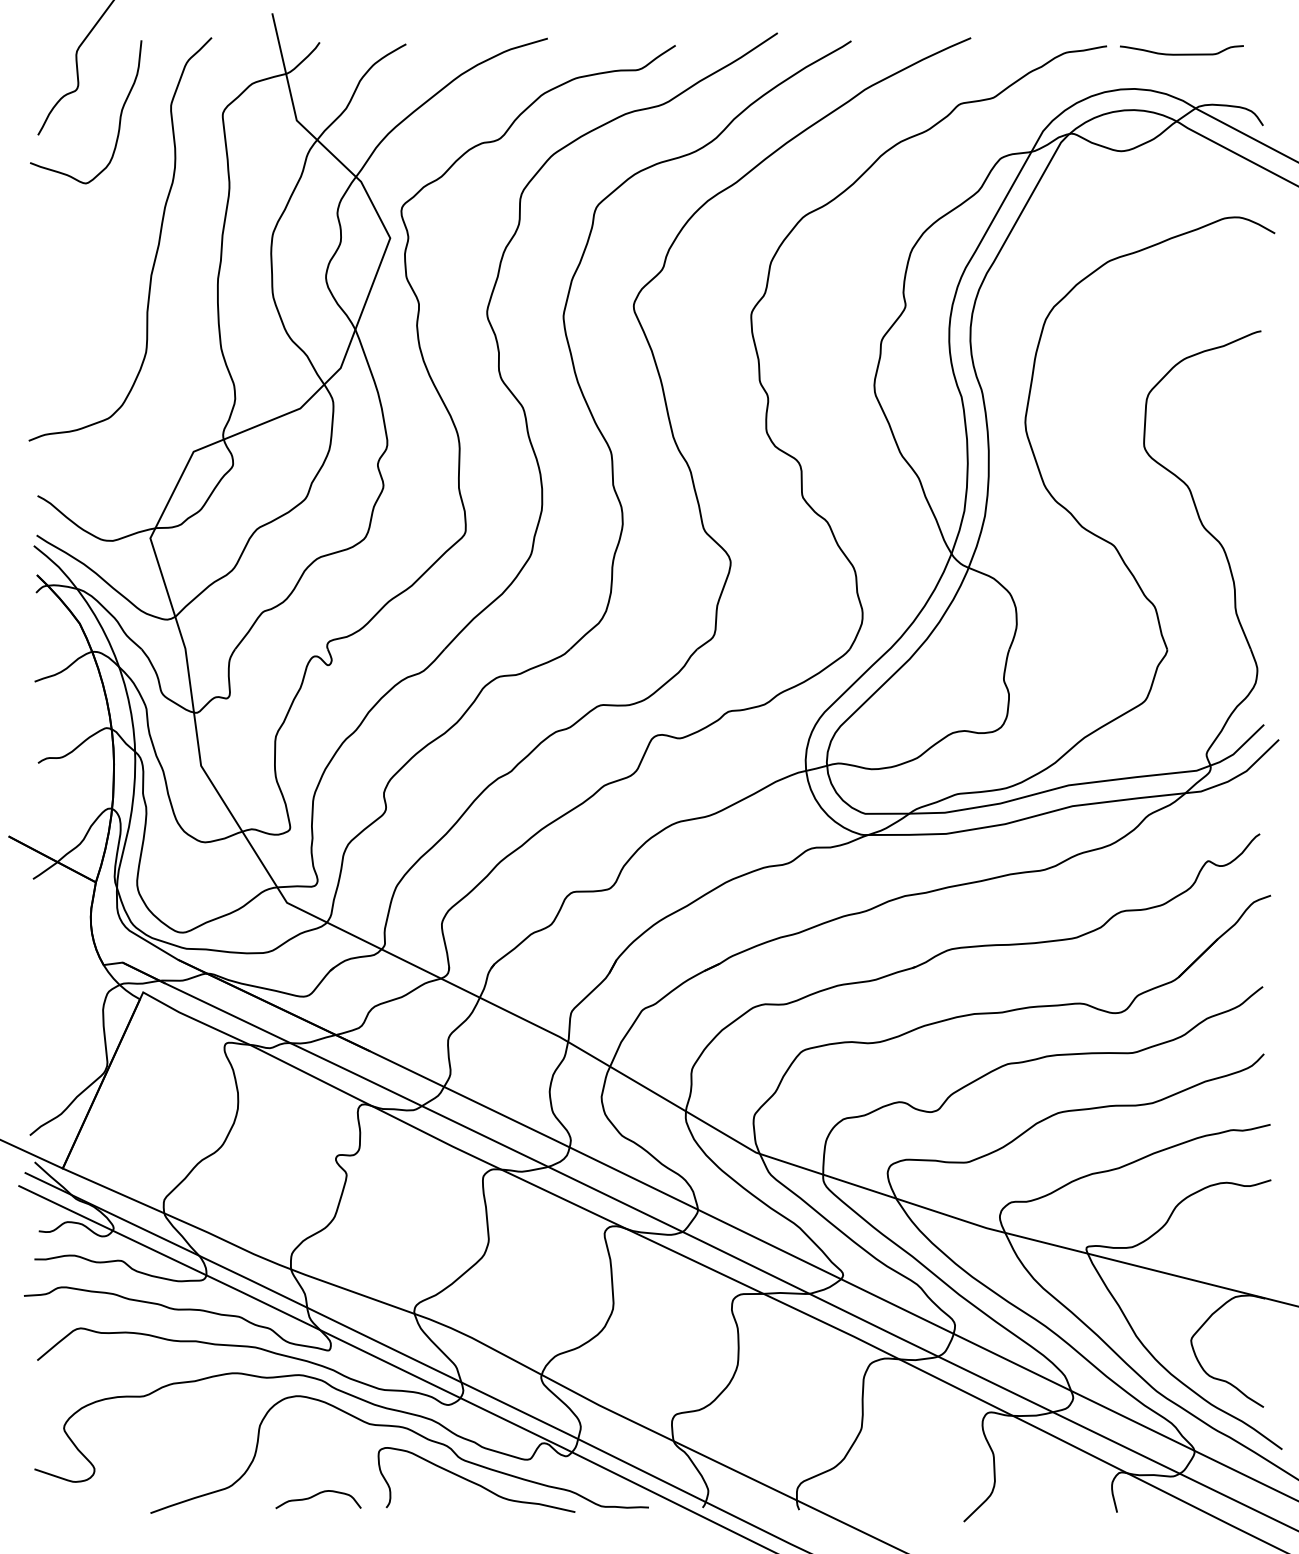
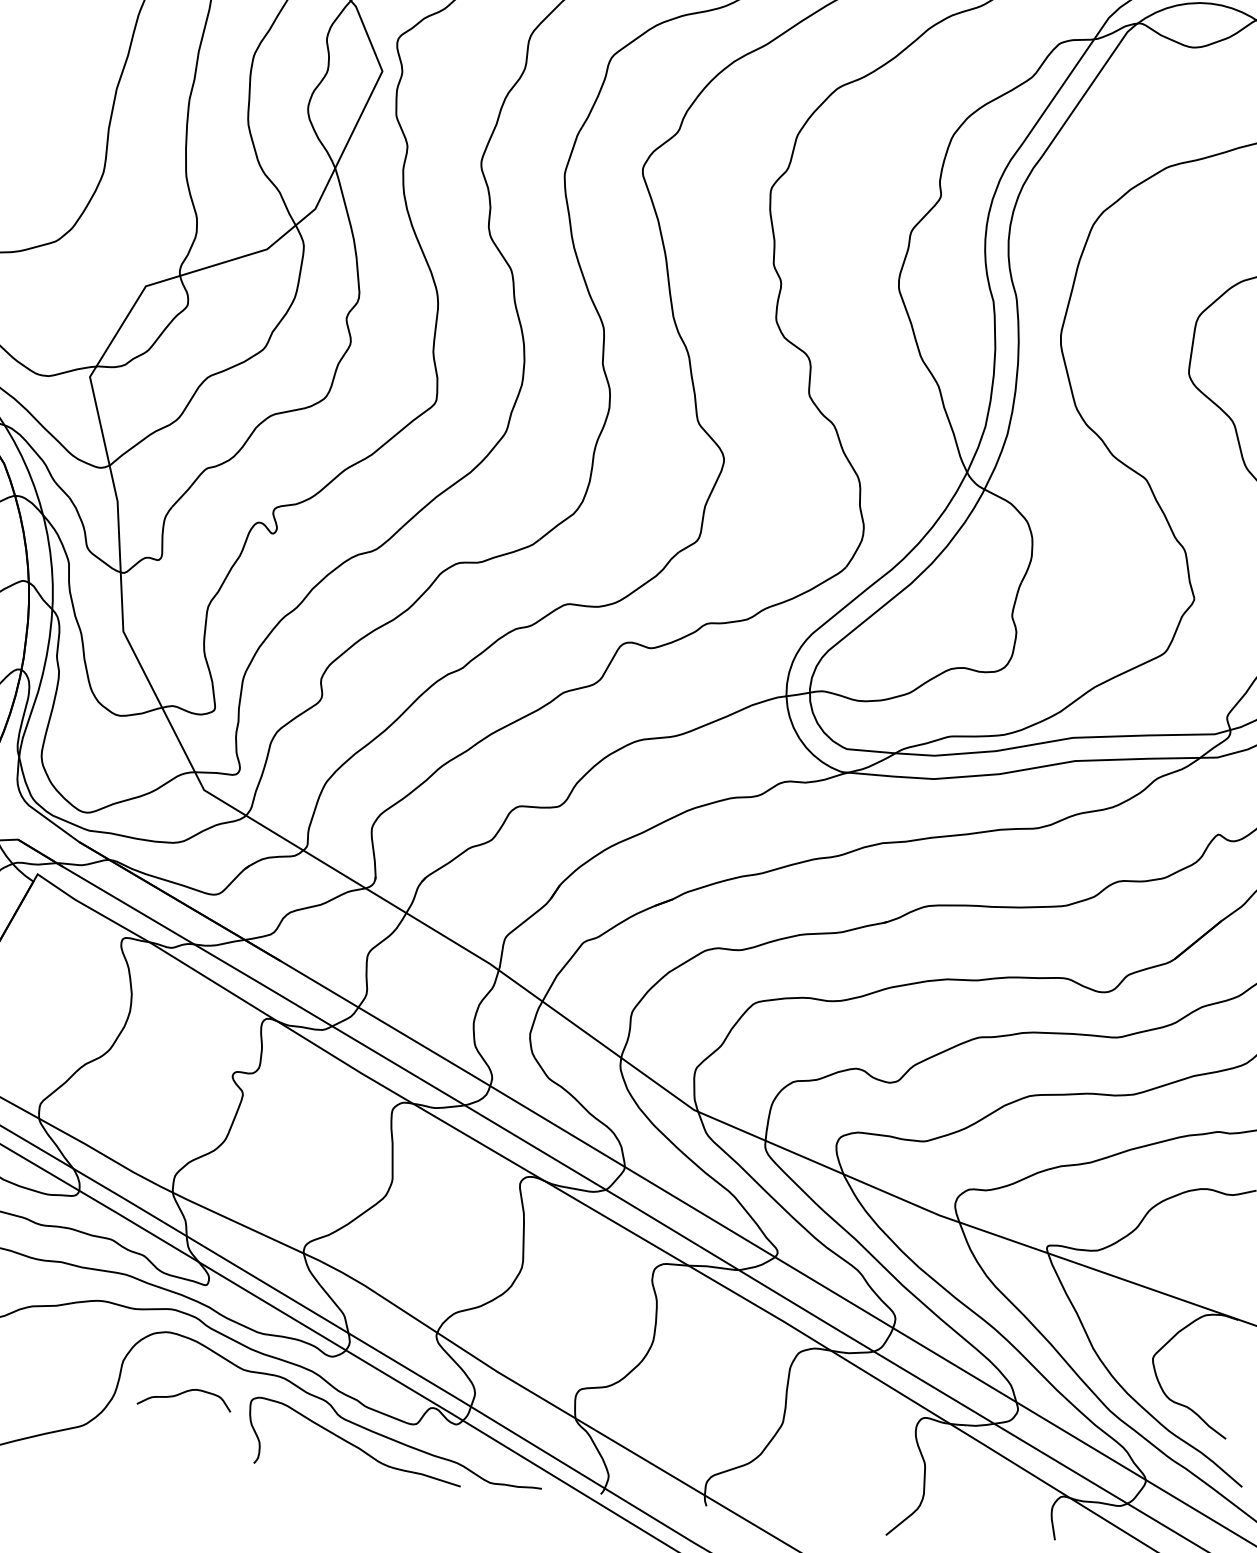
curve: (317, 1495) -> (183, 1393), moved

